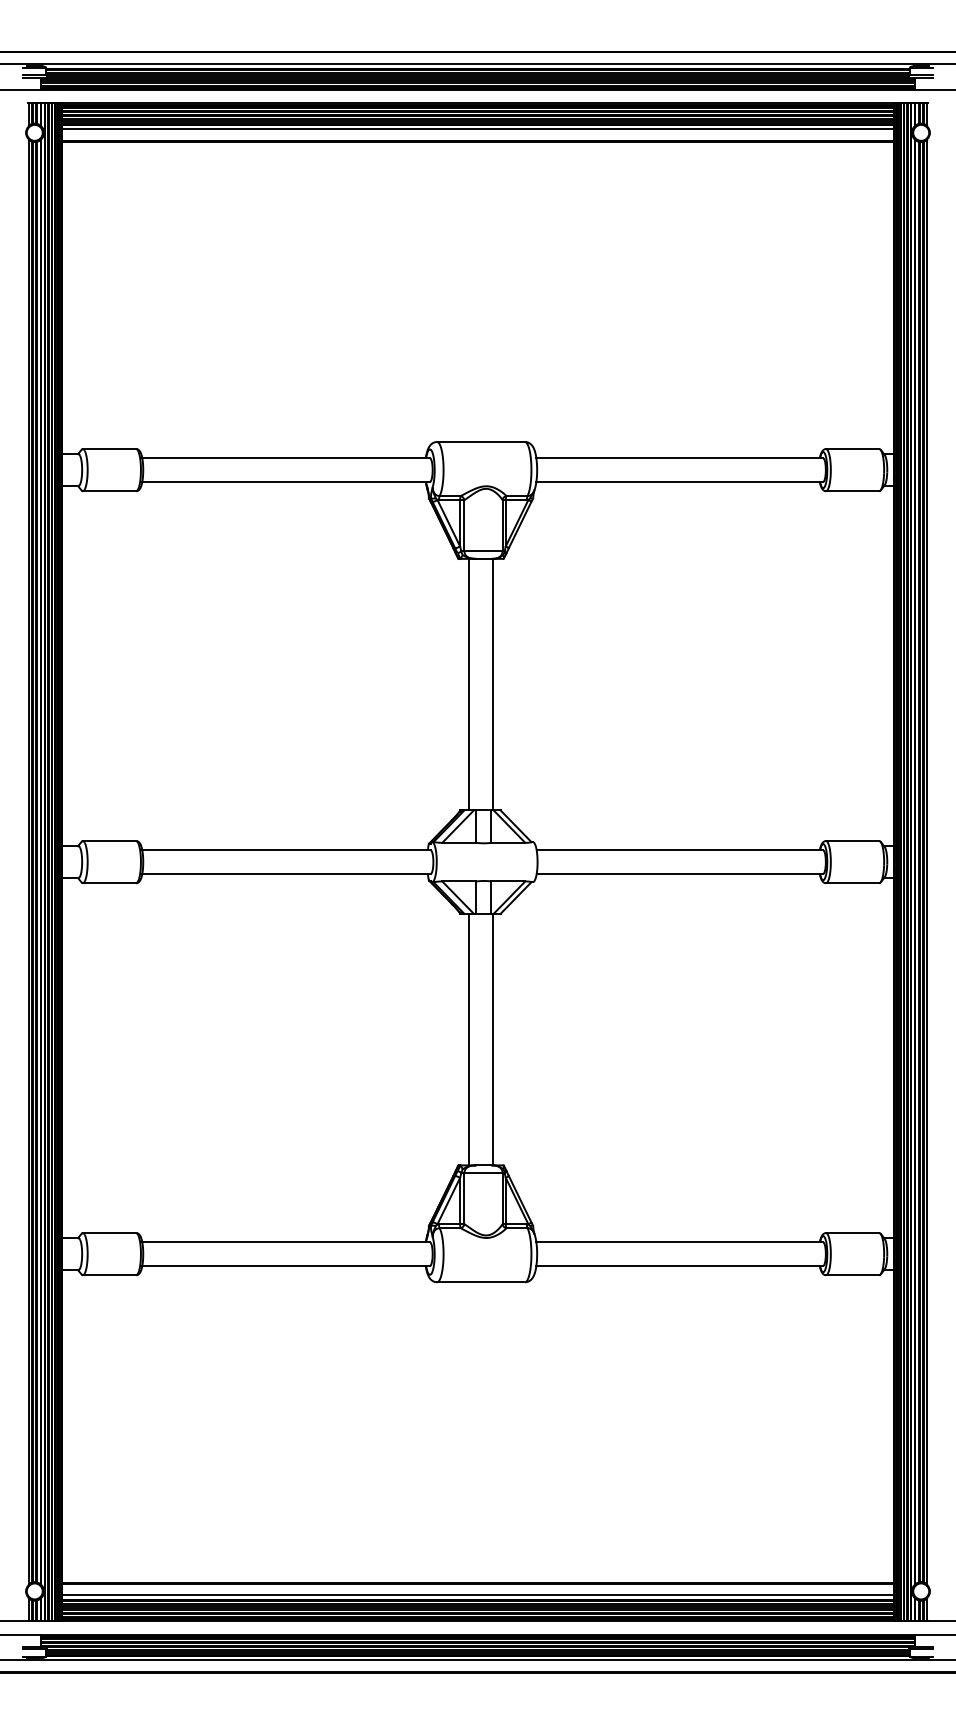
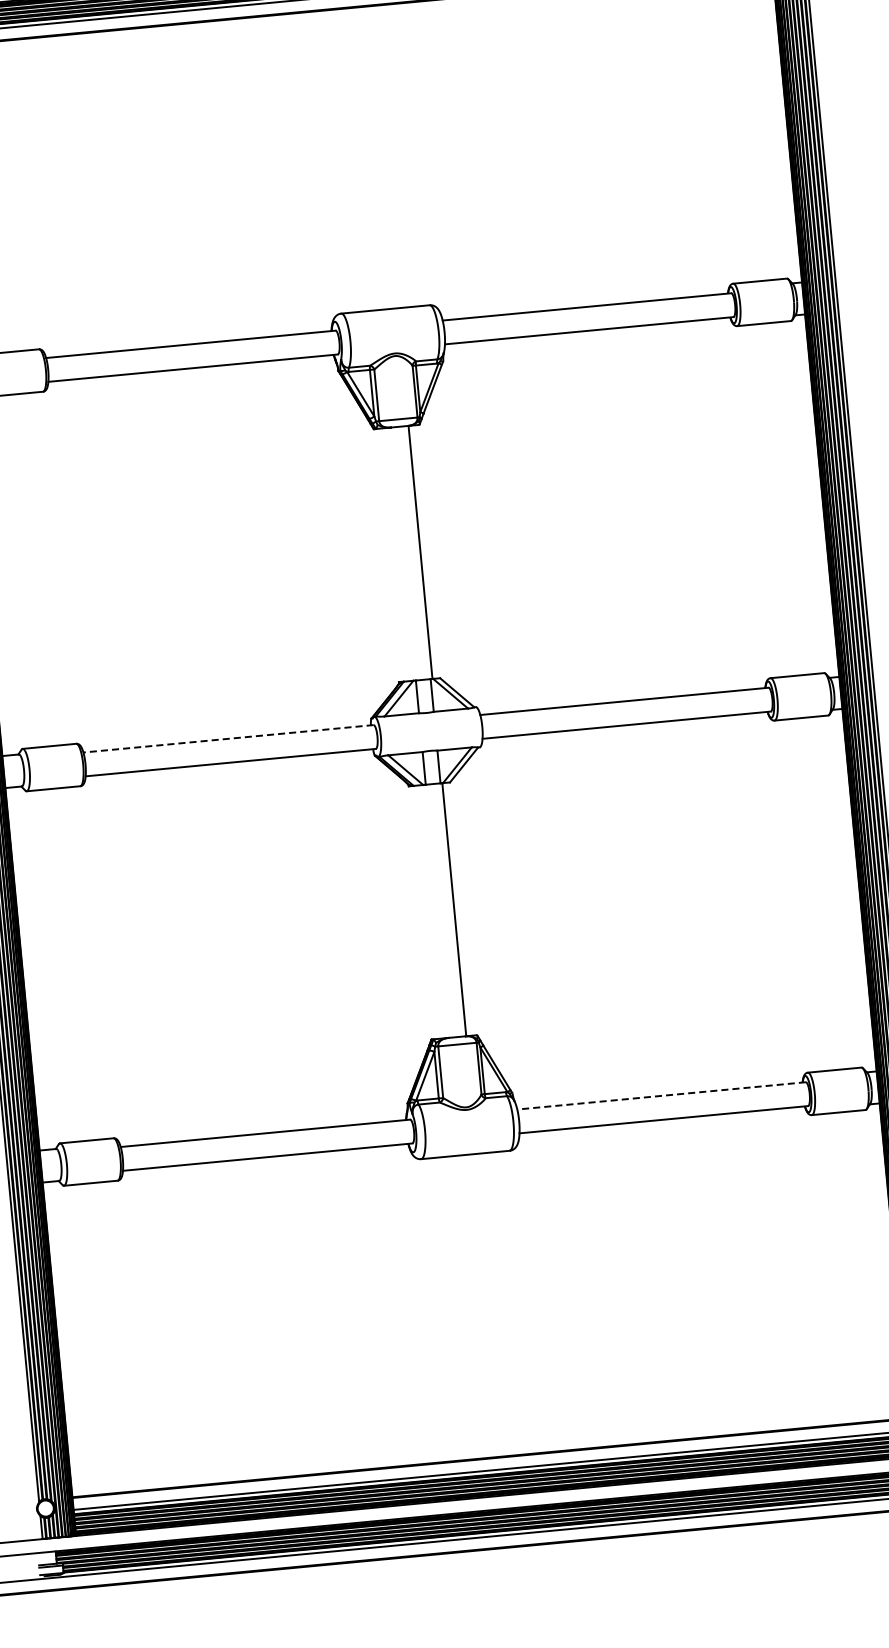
line: (469, 684) -> (396, 554), removed
line: (285, 850) -> (227, 739), solid -> dashed
line: (469, 1039) -> (430, 911), removed
line: (679, 1242) -> (661, 1096), solid -> dashed

